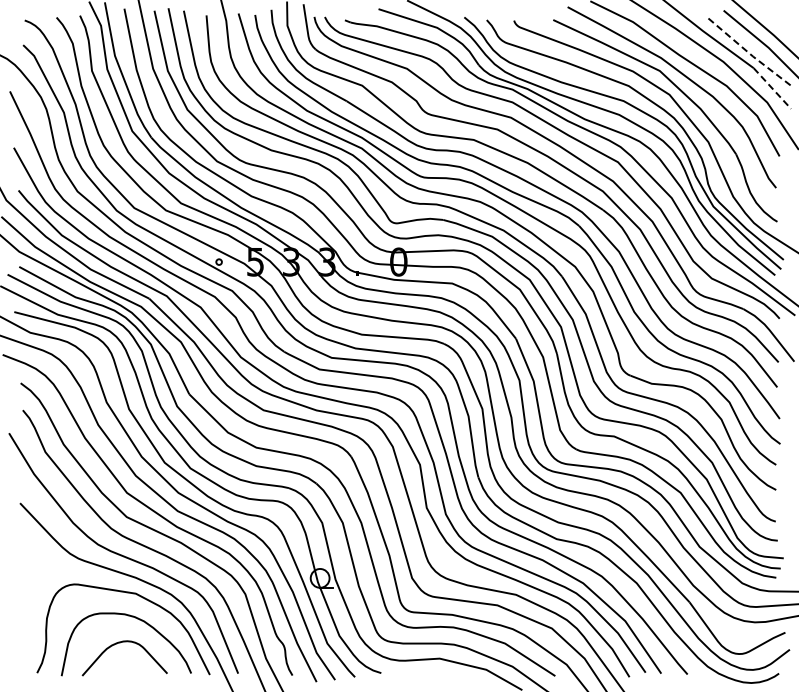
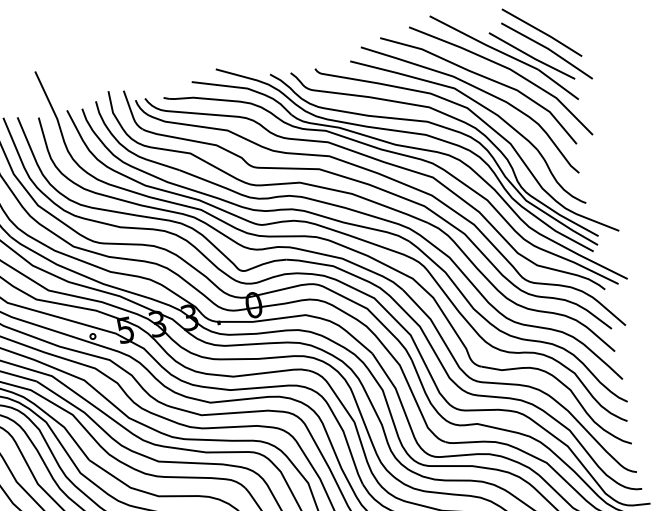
line: (750, 53) -> (532, 57), dashed -> solid
line: (772, 88) -> (558, 84), dashed -> solid

